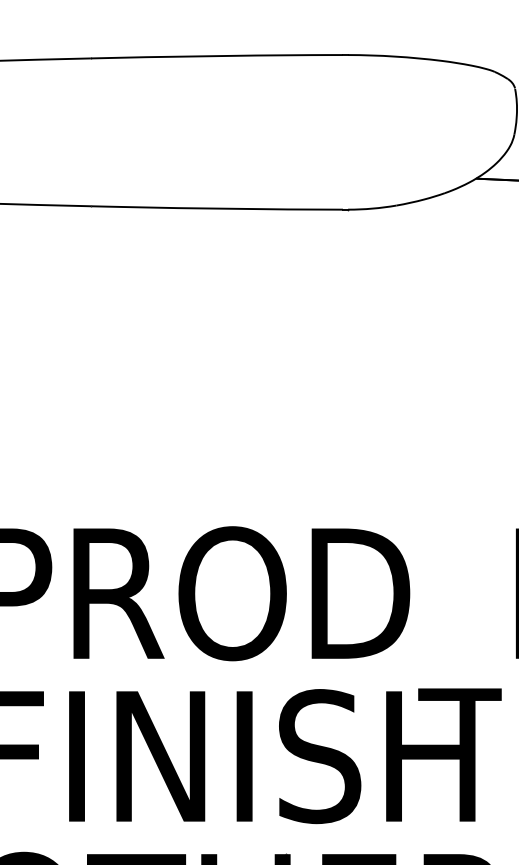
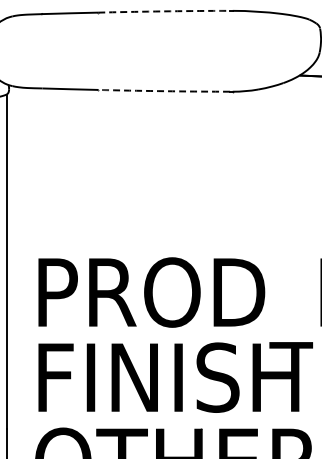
line: (223, 56) -> (167, 11), solid -> dashed
line: (209, 209) -> (160, 91), solid -> dashed

